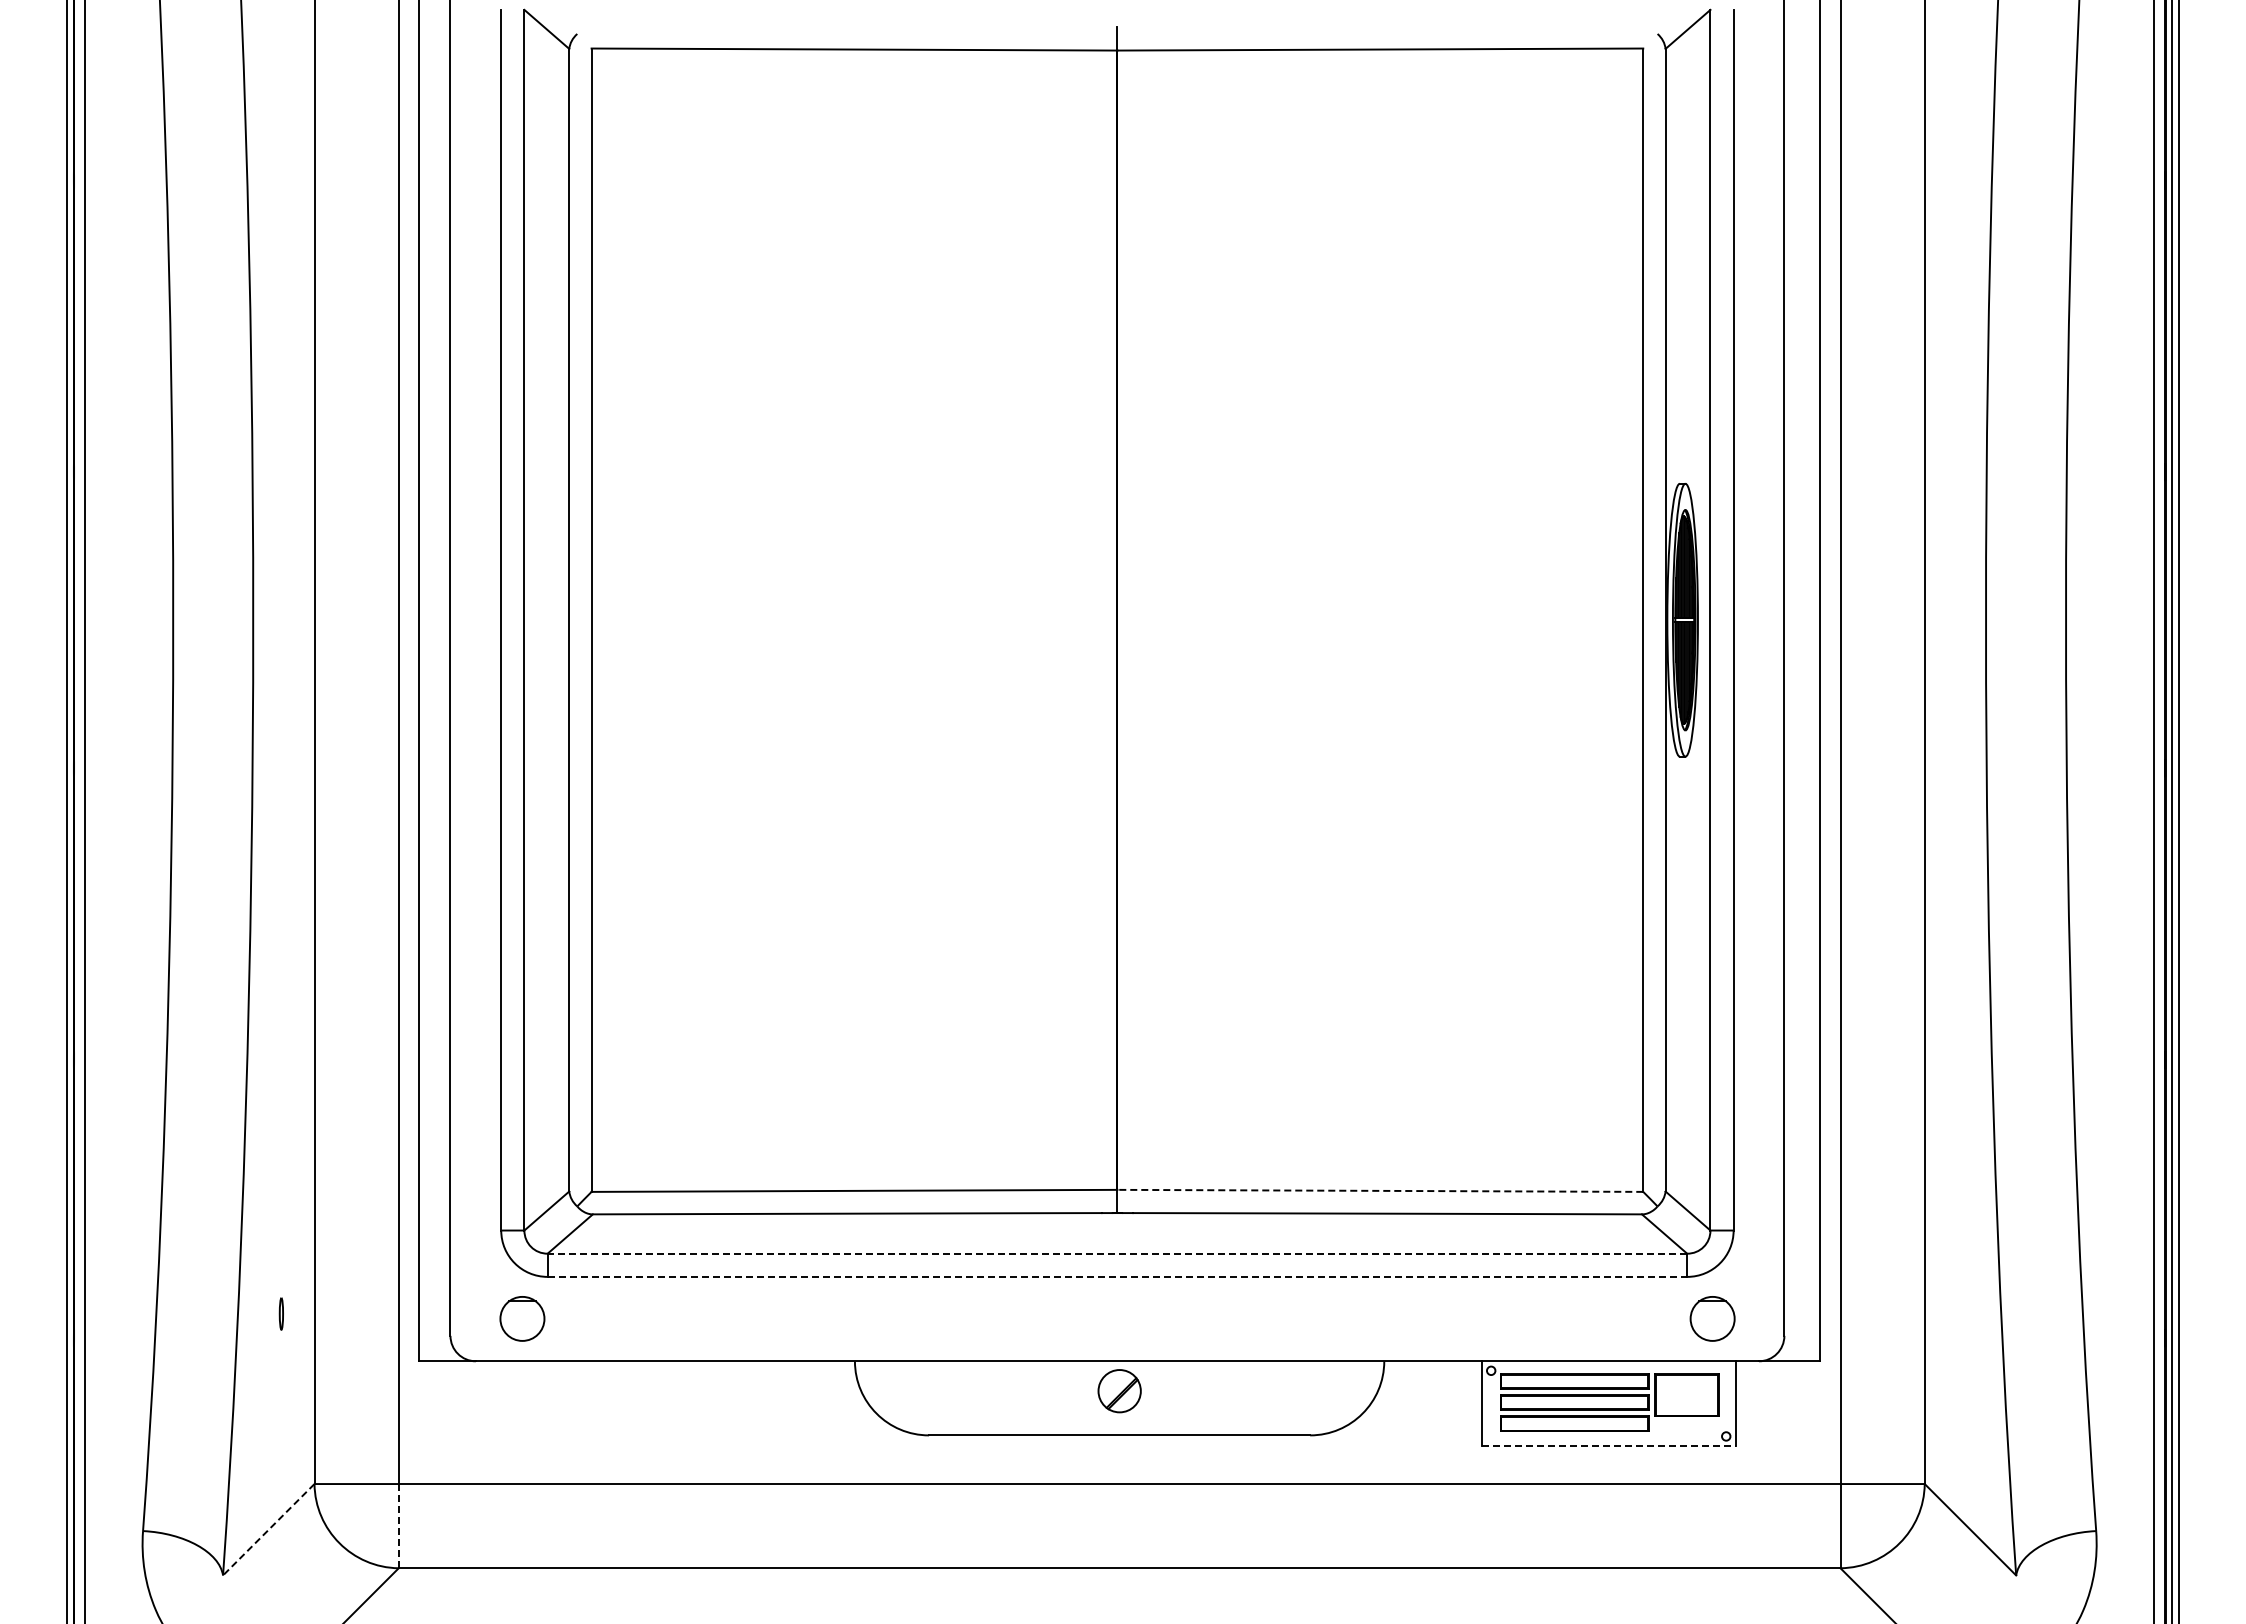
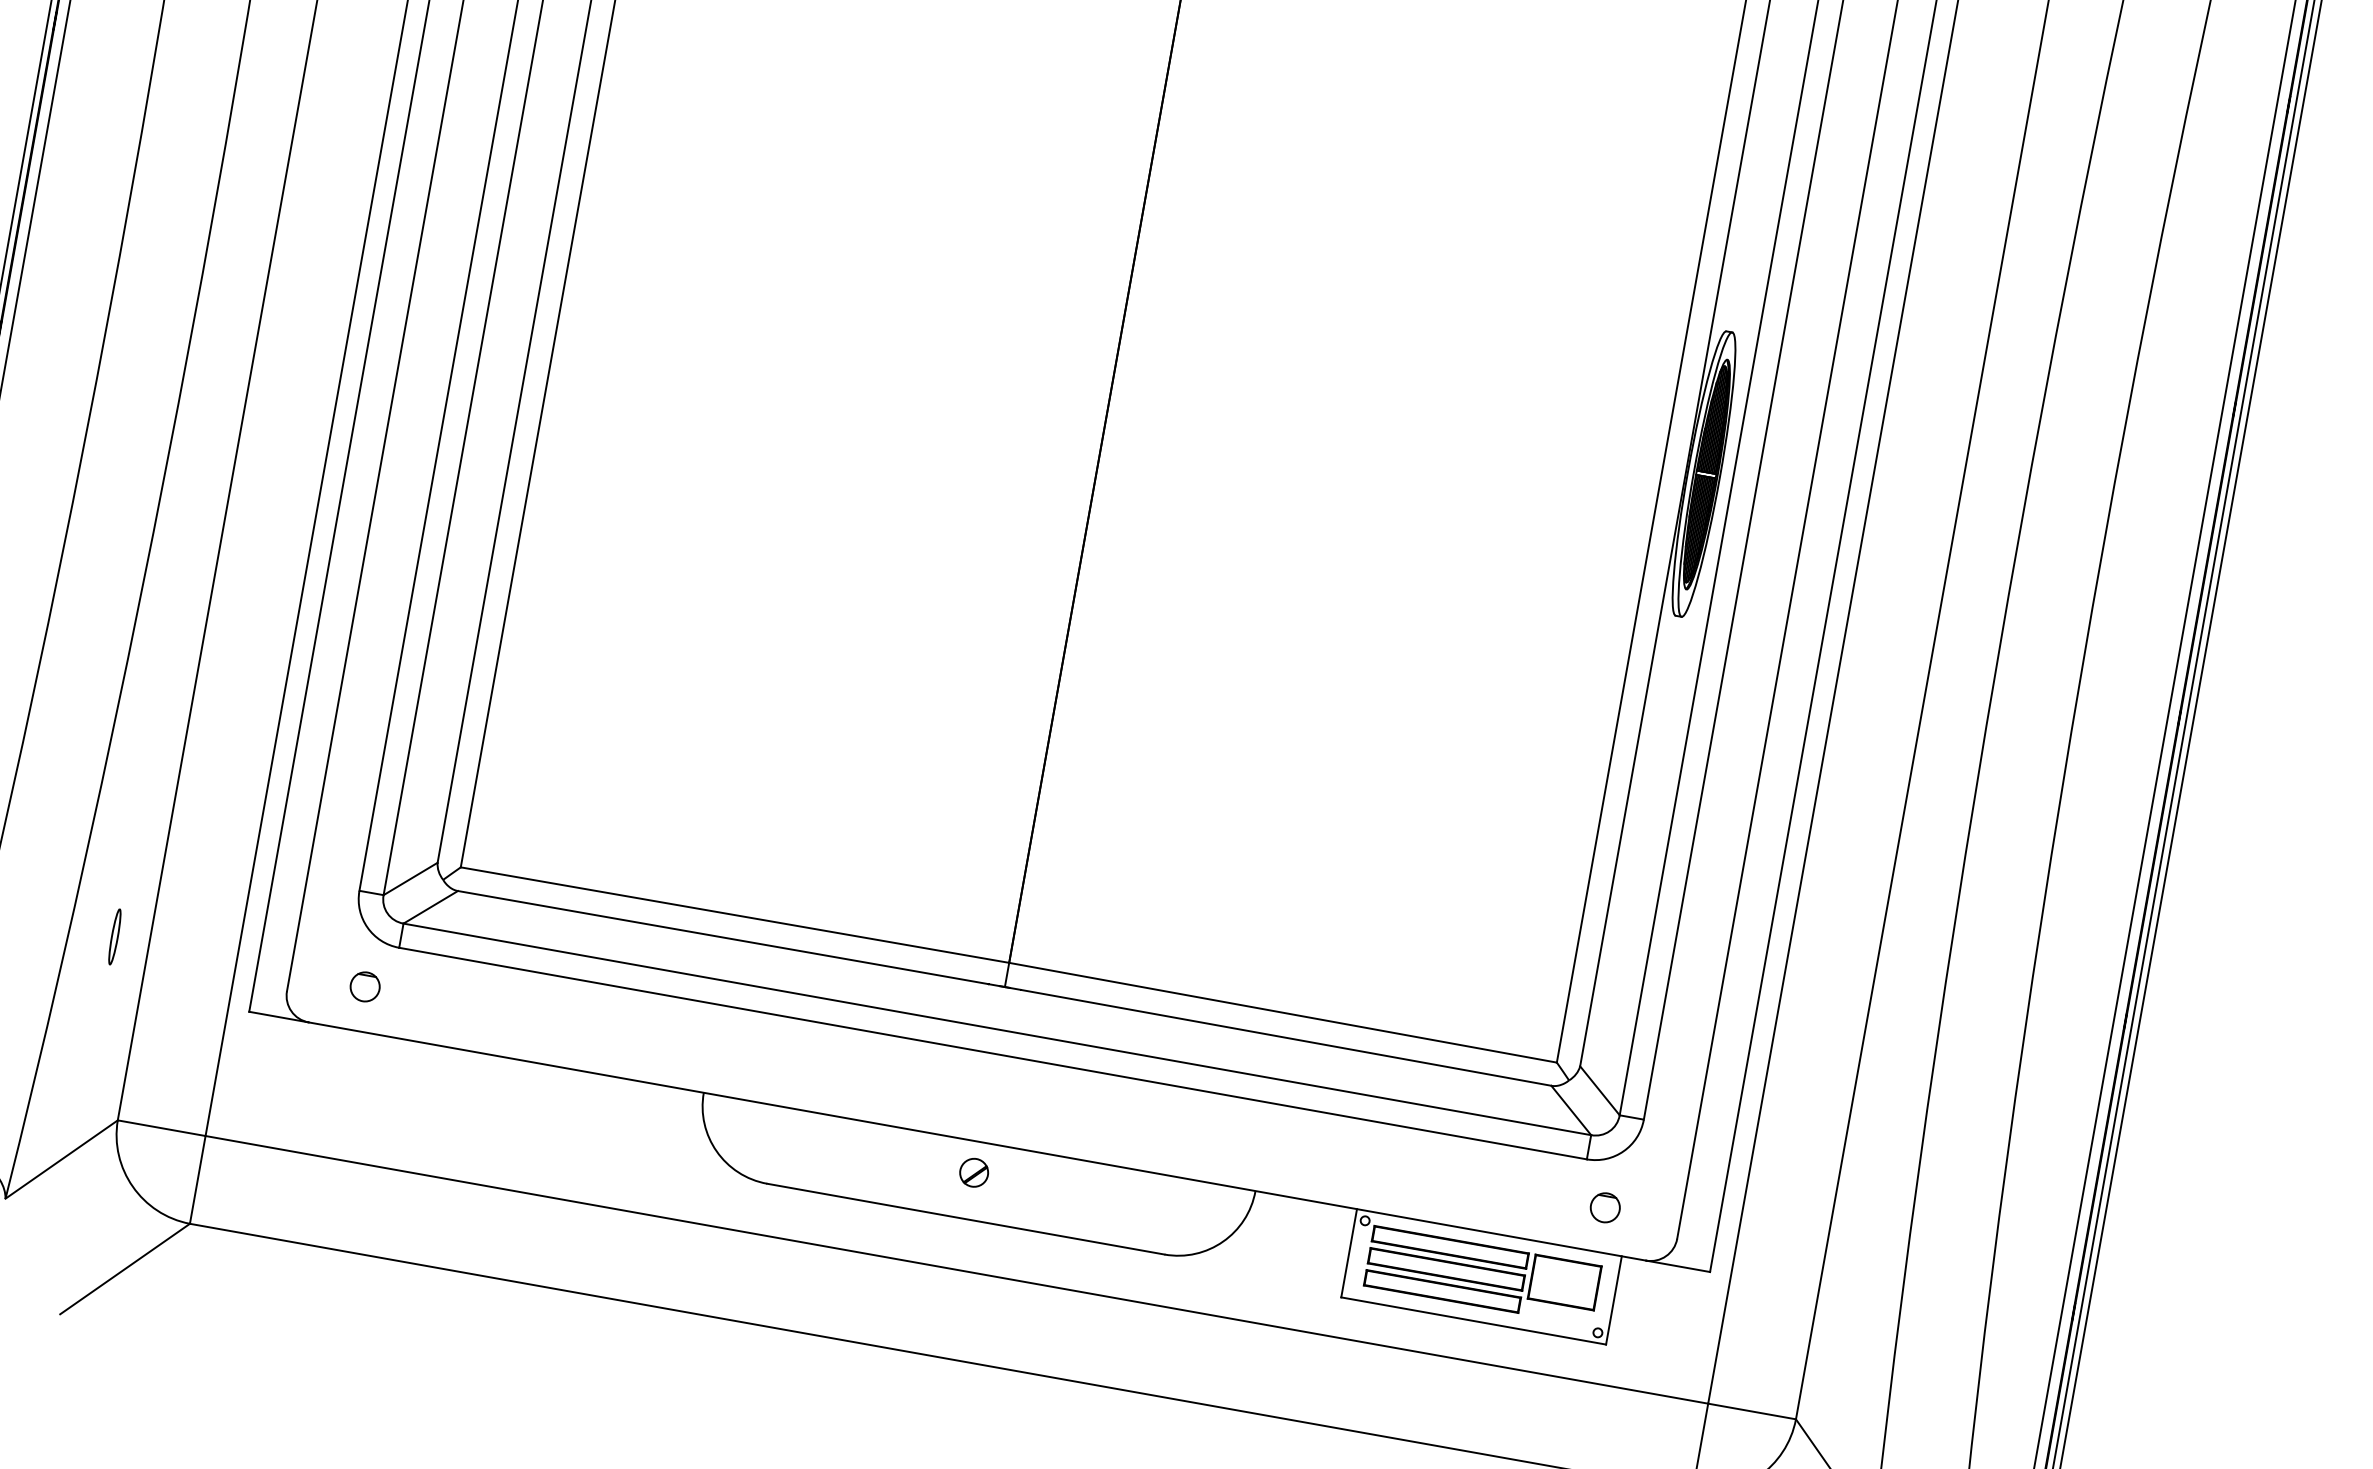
line: (1380, 1190) -> (1283, 1012), dashed -> solid
line: (1117, 1253) -> (997, 1029), dashed -> solid
line: (1117, 1276) -> (993, 1053), dashed -> solid
part: (281, 1313) -> (115, 936), size x1.67
part: (522, 1318) -> (365, 986), size x0.62
part: (1711, 1318) -> (1604, 1207), size x0.62
part: (1119, 1390) -> (974, 1172), size x0.62
line: (1609, 1445) -> (1474, 1320), dashed -> solid
line: (398, 1526) -> (197, 1180), dashed -> solid
line: (268, 1529) -> (61, 1159), dashed -> solid

